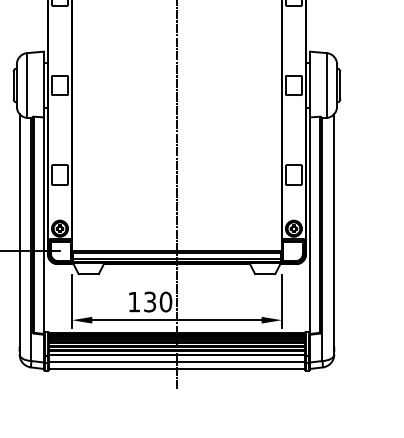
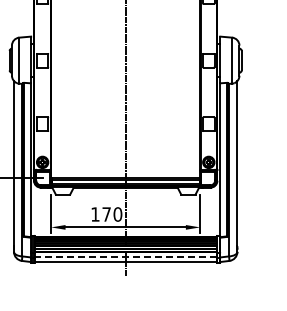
text: (149, 302) -> (106, 214), 130 -> 170
line: (176, 362) -> (125, 257), solid -> dashed

